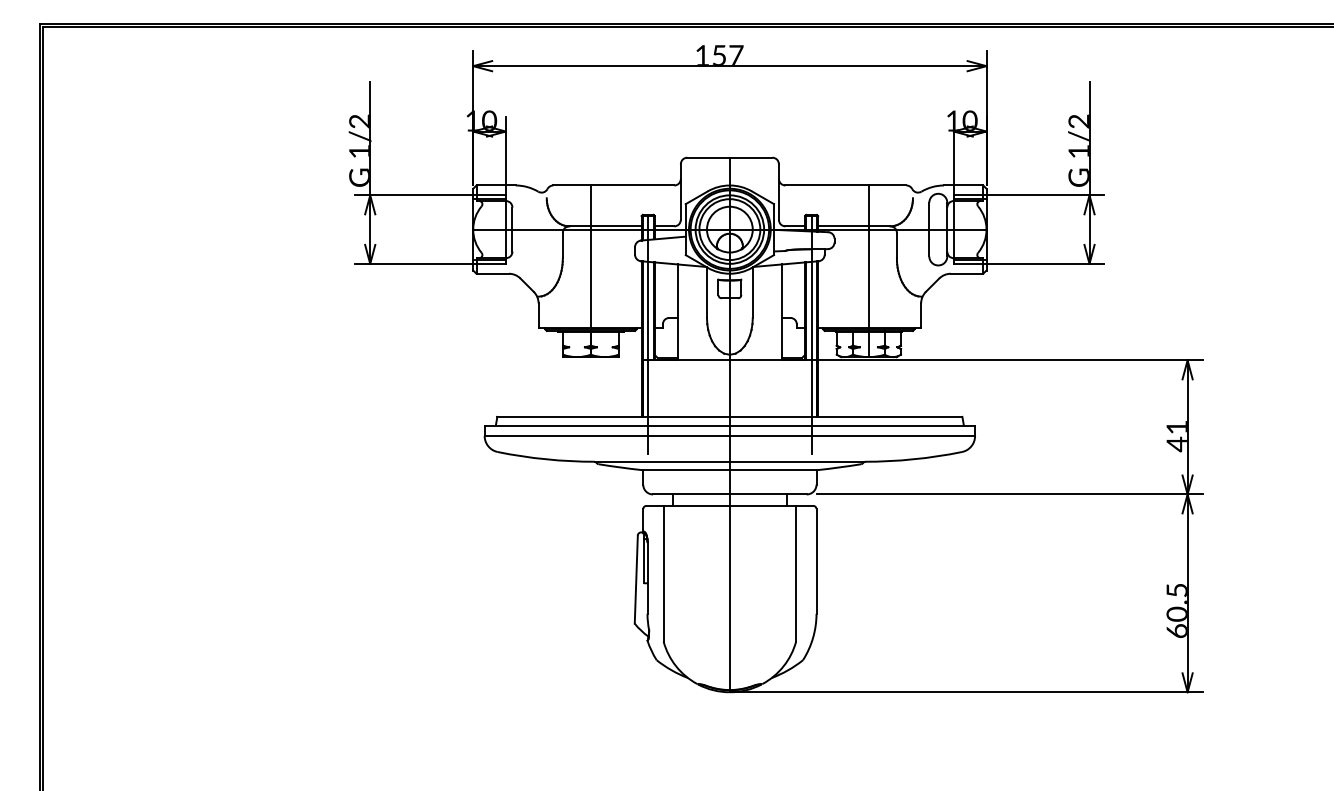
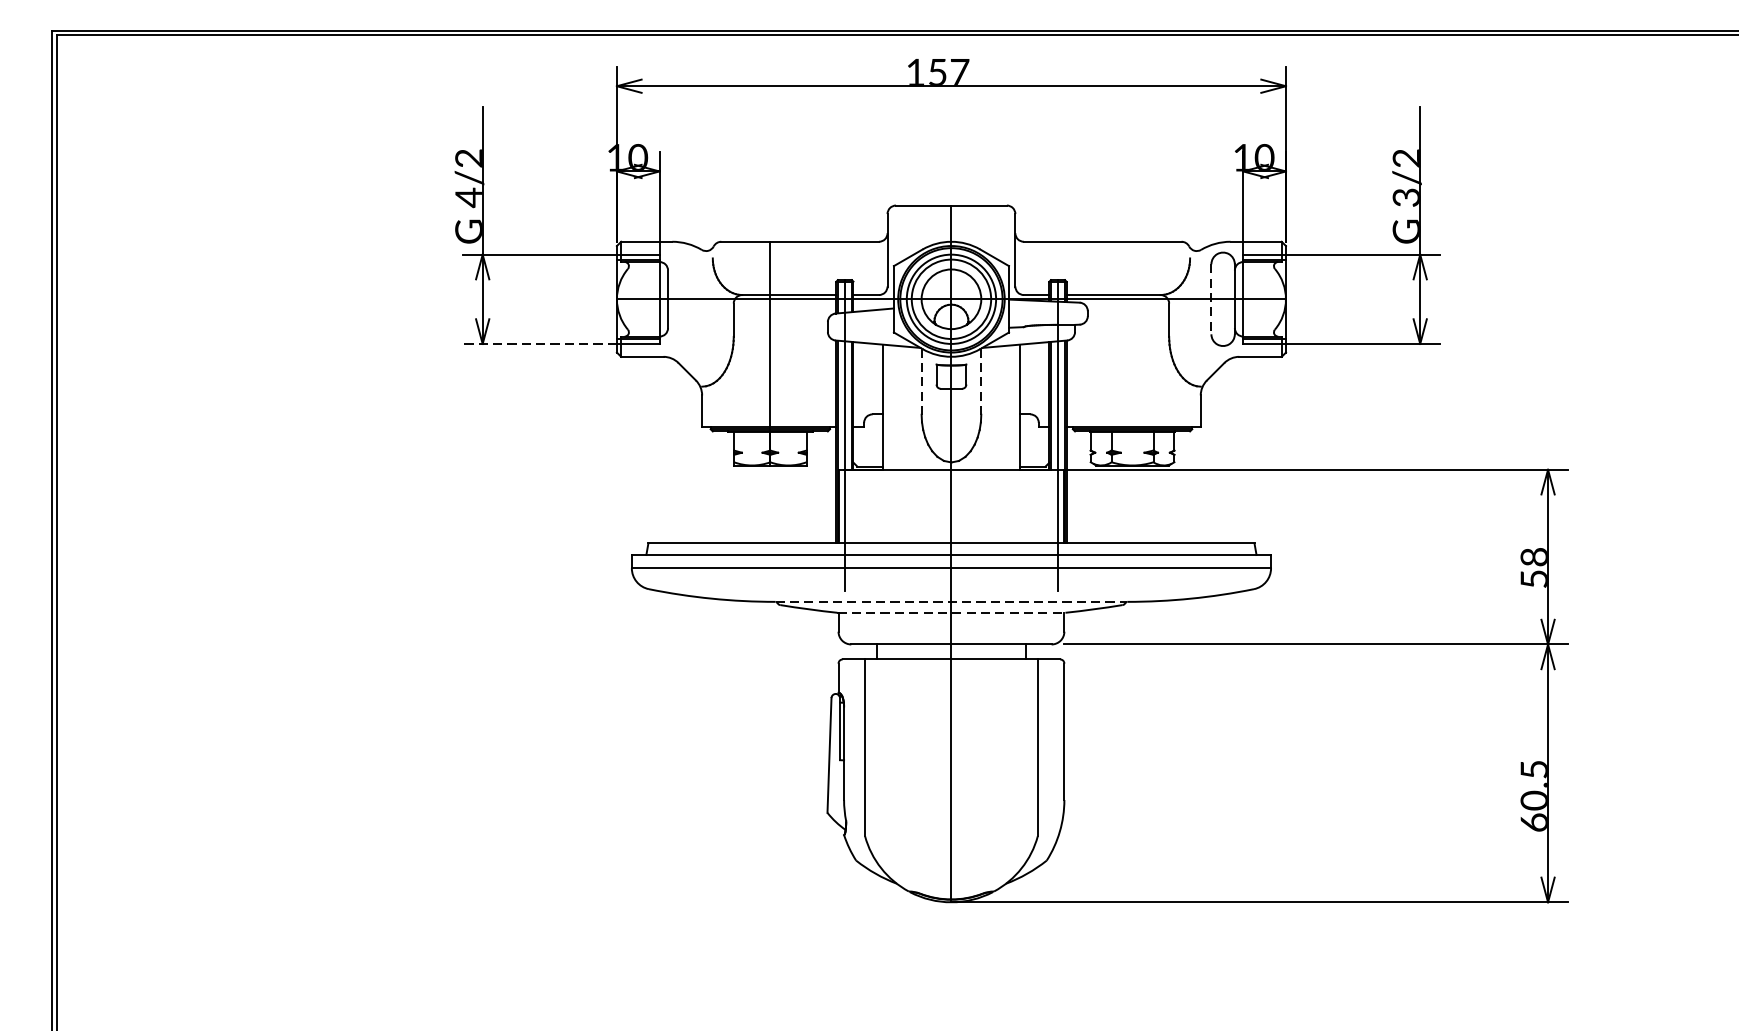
text: (358, 151) -> (467, 197), 1/2 -> 4/2
text: (1078, 151) -> (1405, 197), 1/2 -> 3/2
line: (929, 229) -> (1211, 299), solid -> dashed
line: (414, 263) -> (540, 343), solid -> dashed
line: (868, 271) -> (1132, 353), removed
line: (706, 293) -> (920, 382), solid -> dashed
line: (752, 293) -> (980, 382), solid -> dashed
text: (1176, 436) -> (1533, 568), 41 -> 58
line: (729, 461) -> (950, 601), solid -> dashed
line: (730, 470) -> (952, 613), solid -> dashed

